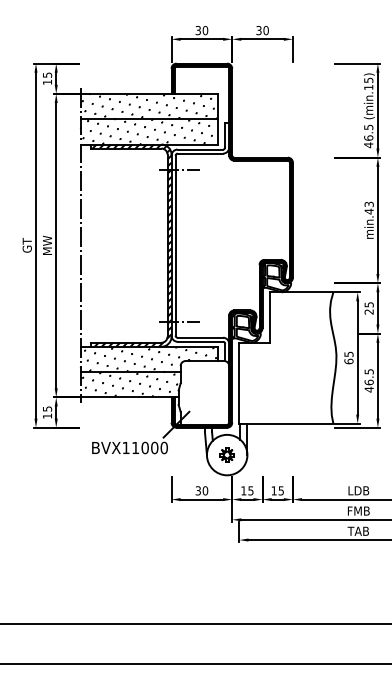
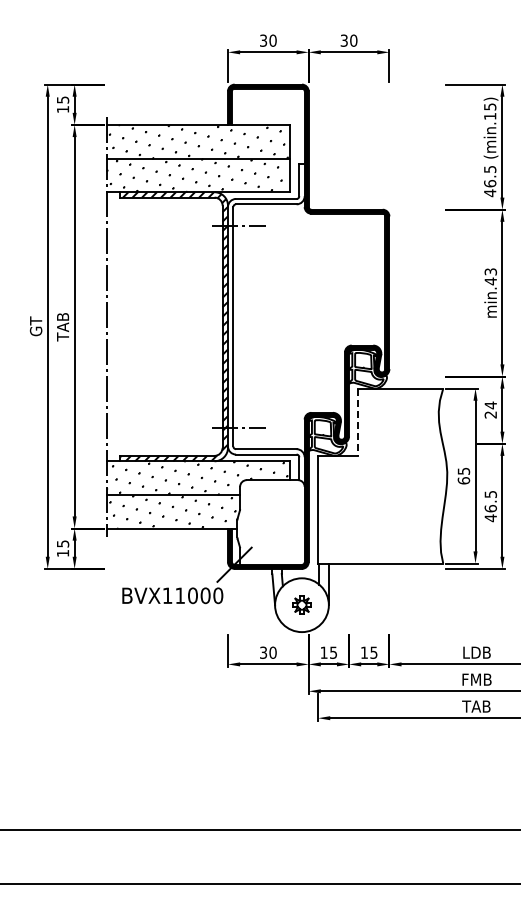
text: (47, 246) -> (63, 327), MW -> TAB
text: (368, 304) -> (490, 405), 25 -> 24
line: (269, 317) -> (358, 422), solid -> dashed

